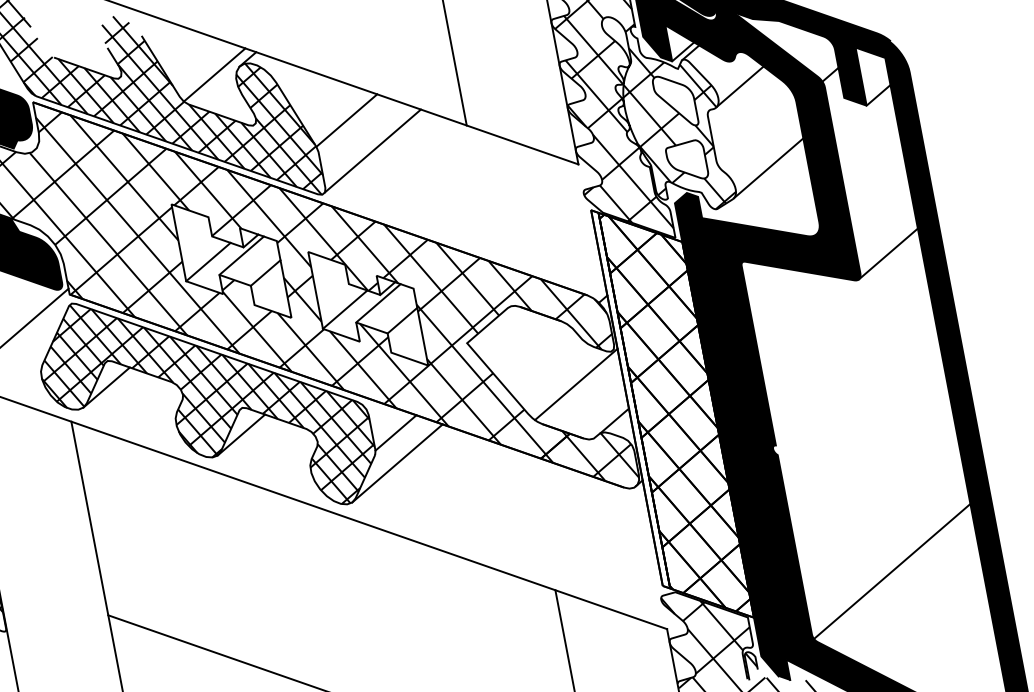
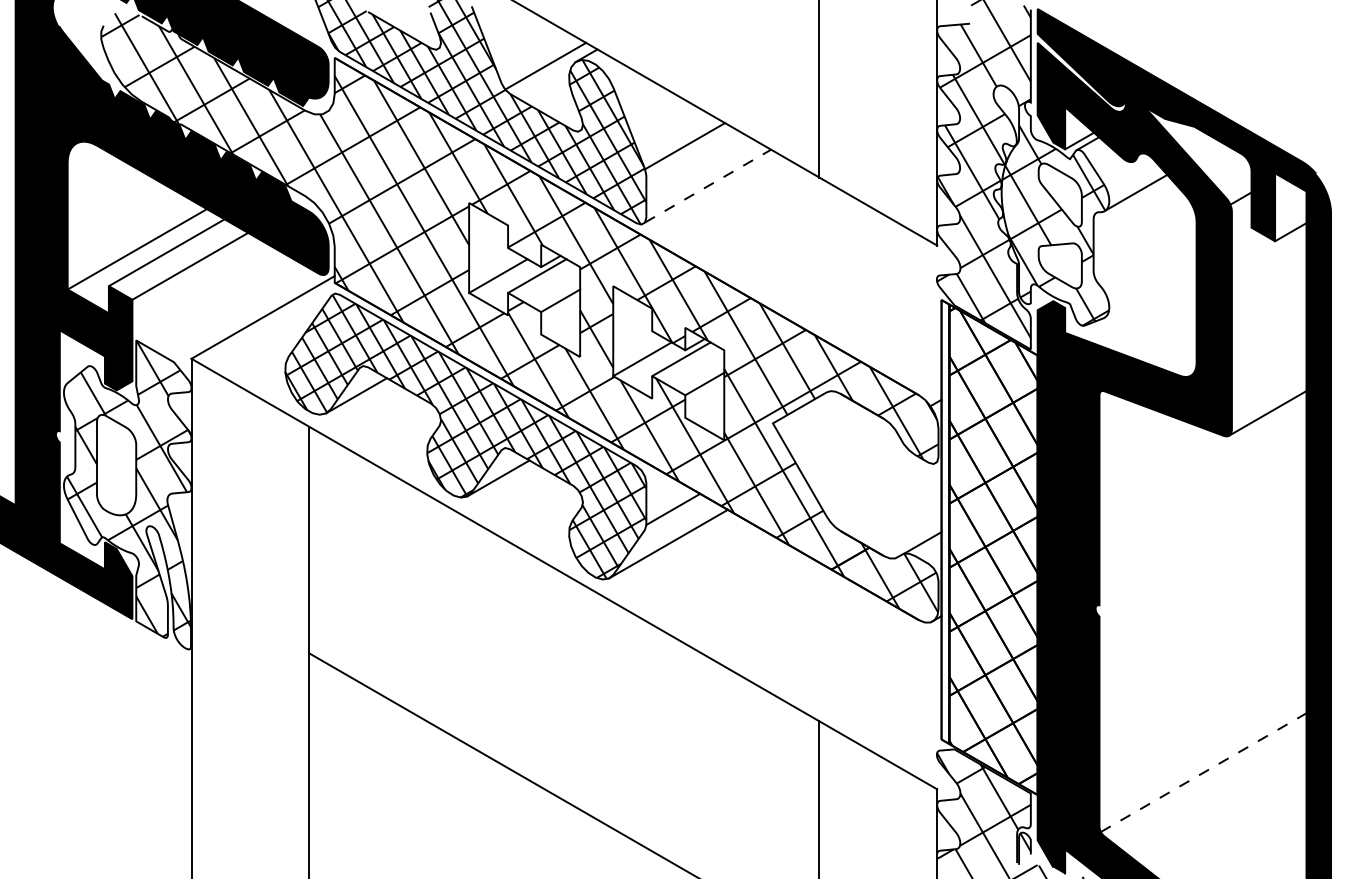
line: (373, 151) -> (708, 186), solid -> dashed
line: (768, 168) -> (1150, 290), removed
line: (576, 384) -> (887, 493), removed
line: (892, 571) -> (1203, 772), solid -> dashed

